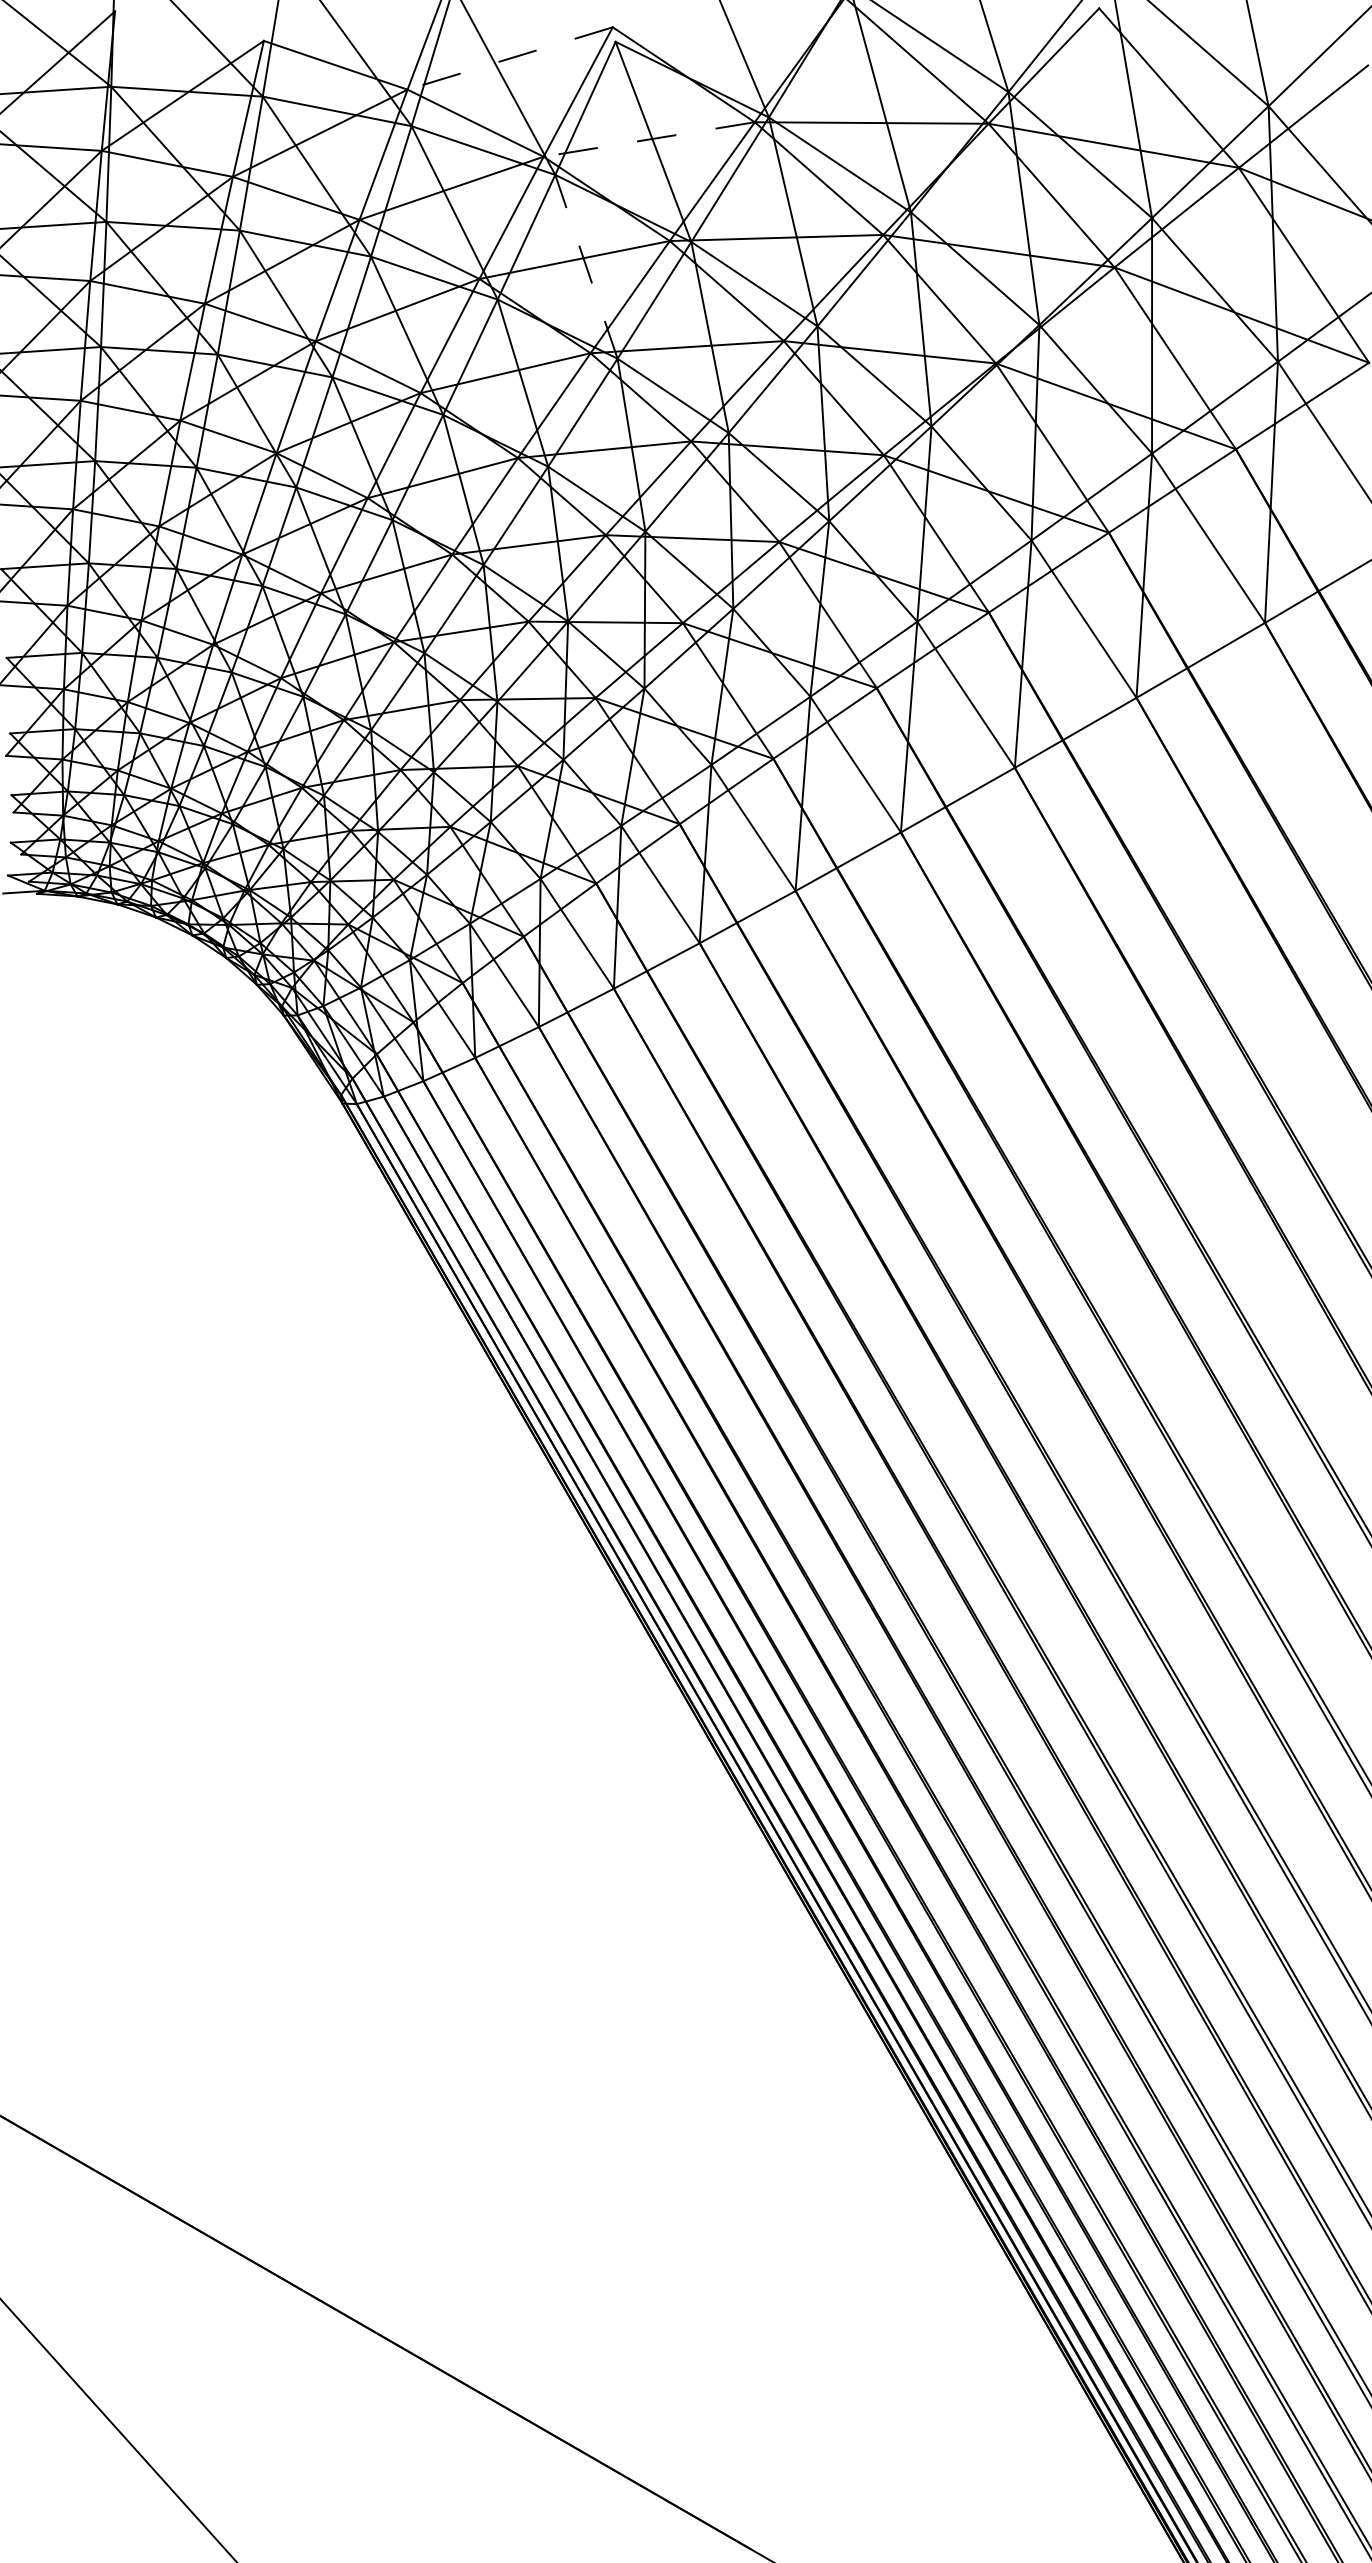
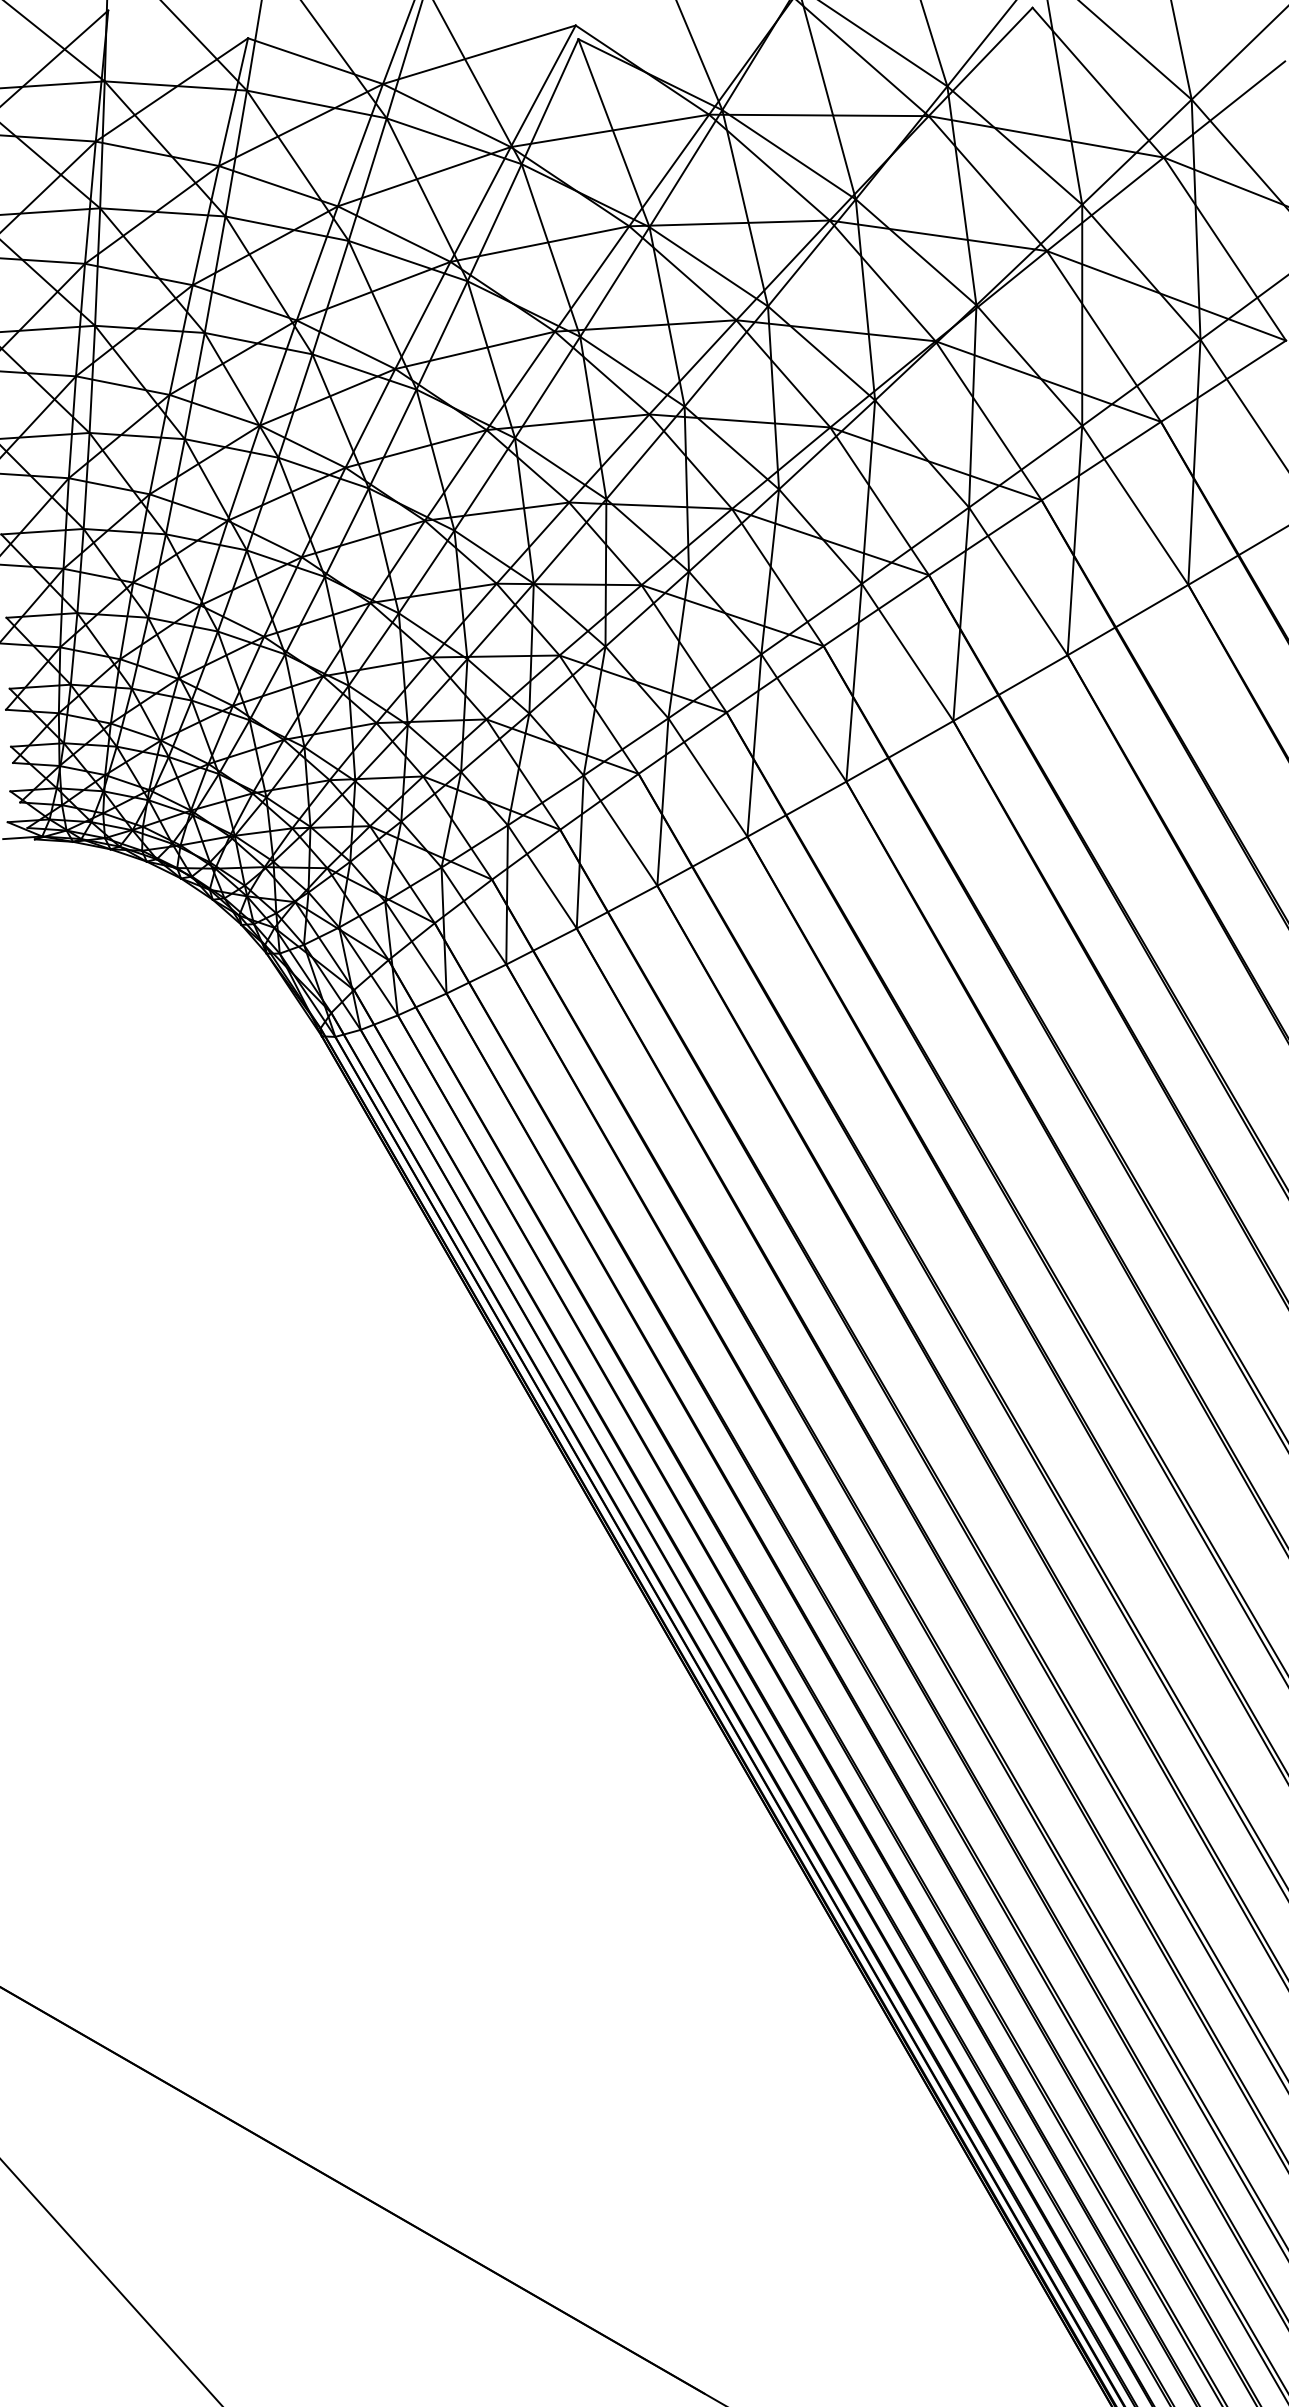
line: (510, 58) -> (479, 54), dashed -> solid
line: (648, 139) -> (609, 130), dashed -> solid
line: (585, 266) -> (550, 250), dashed -> solid

